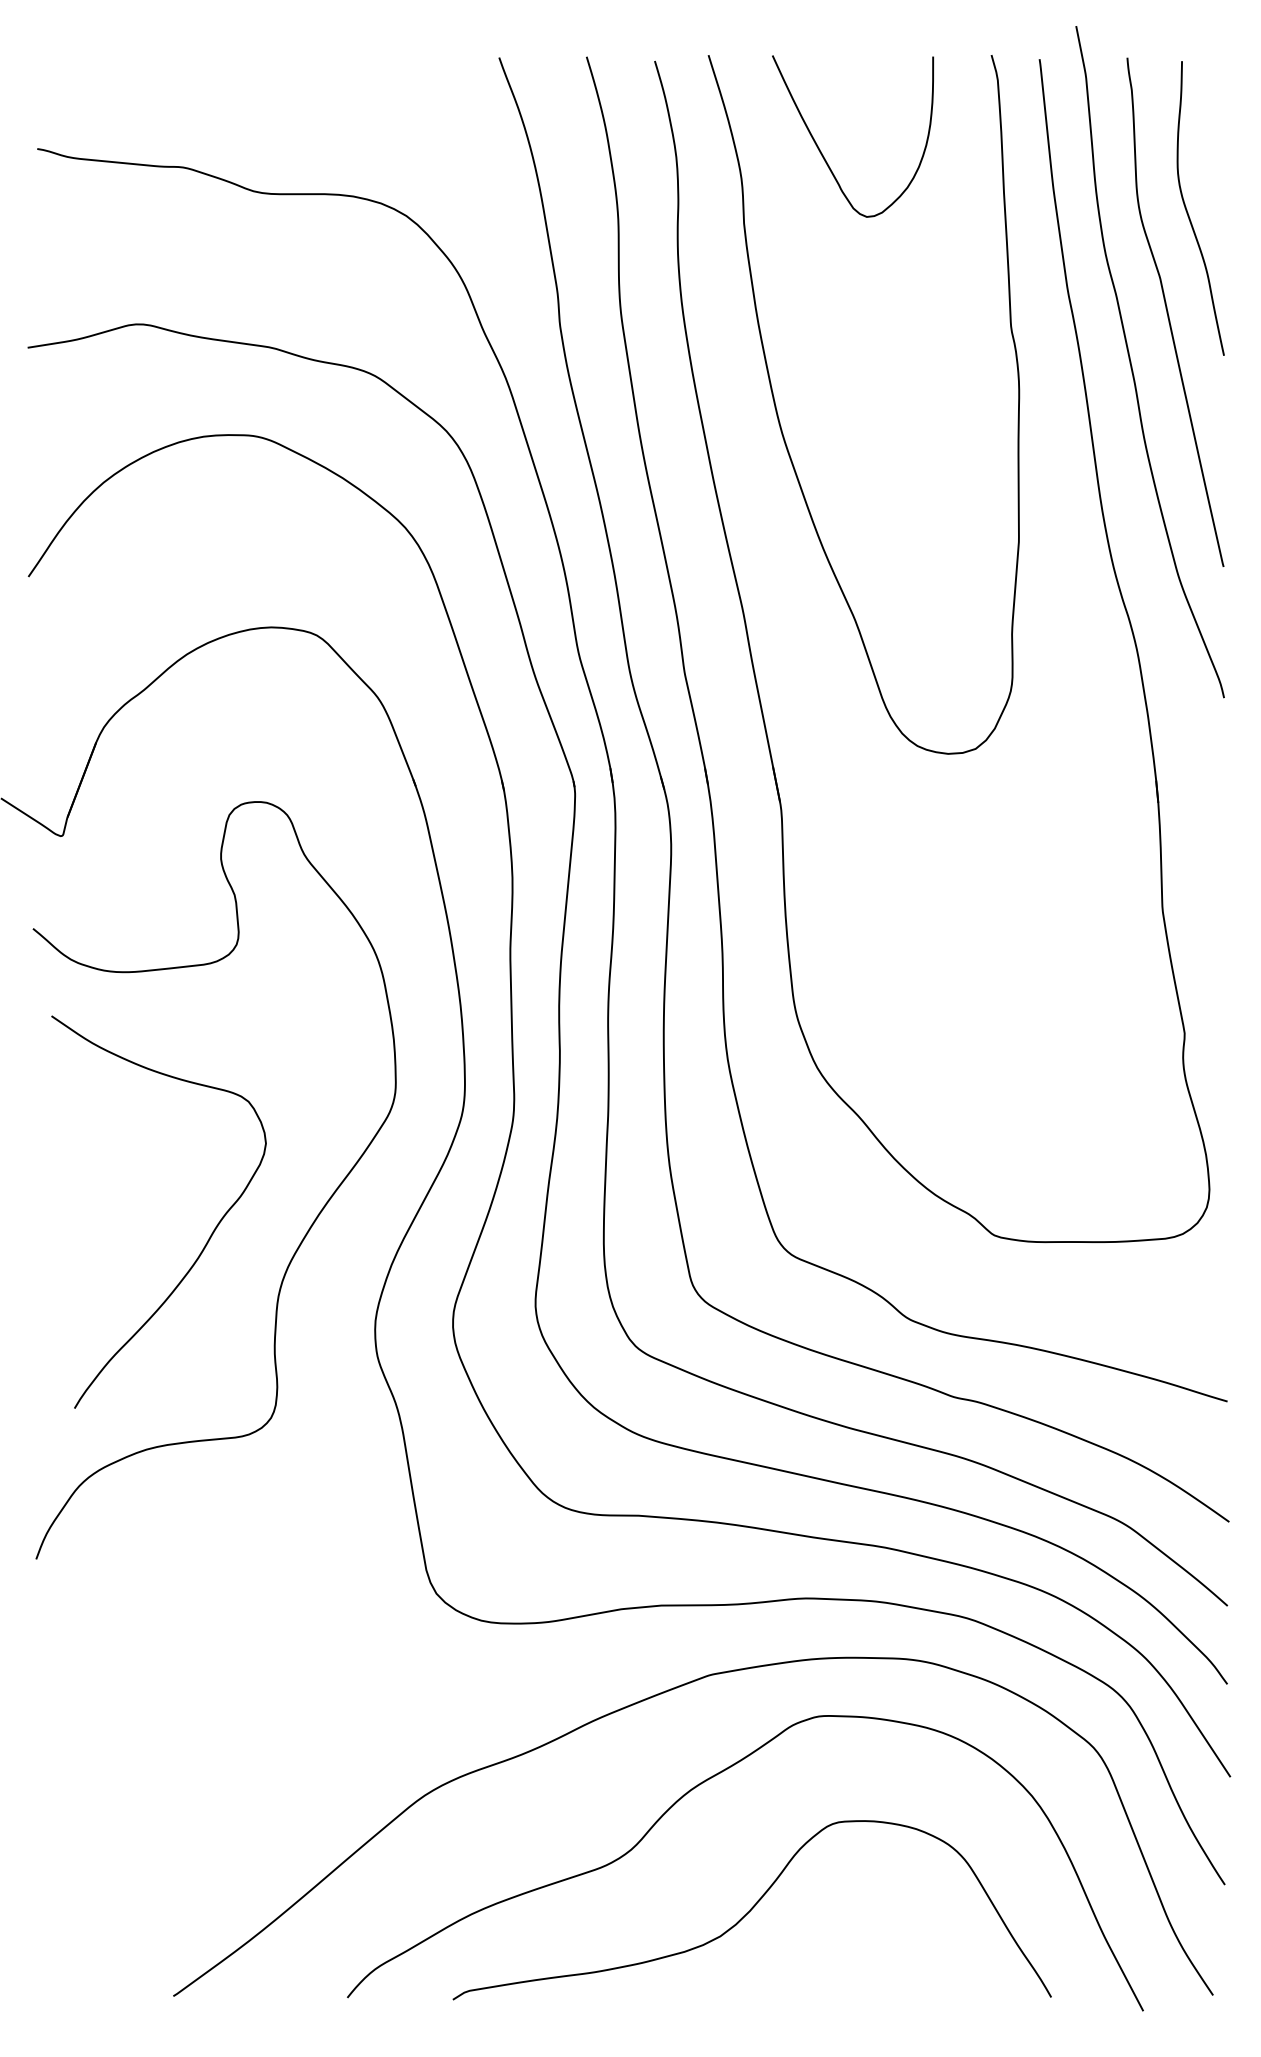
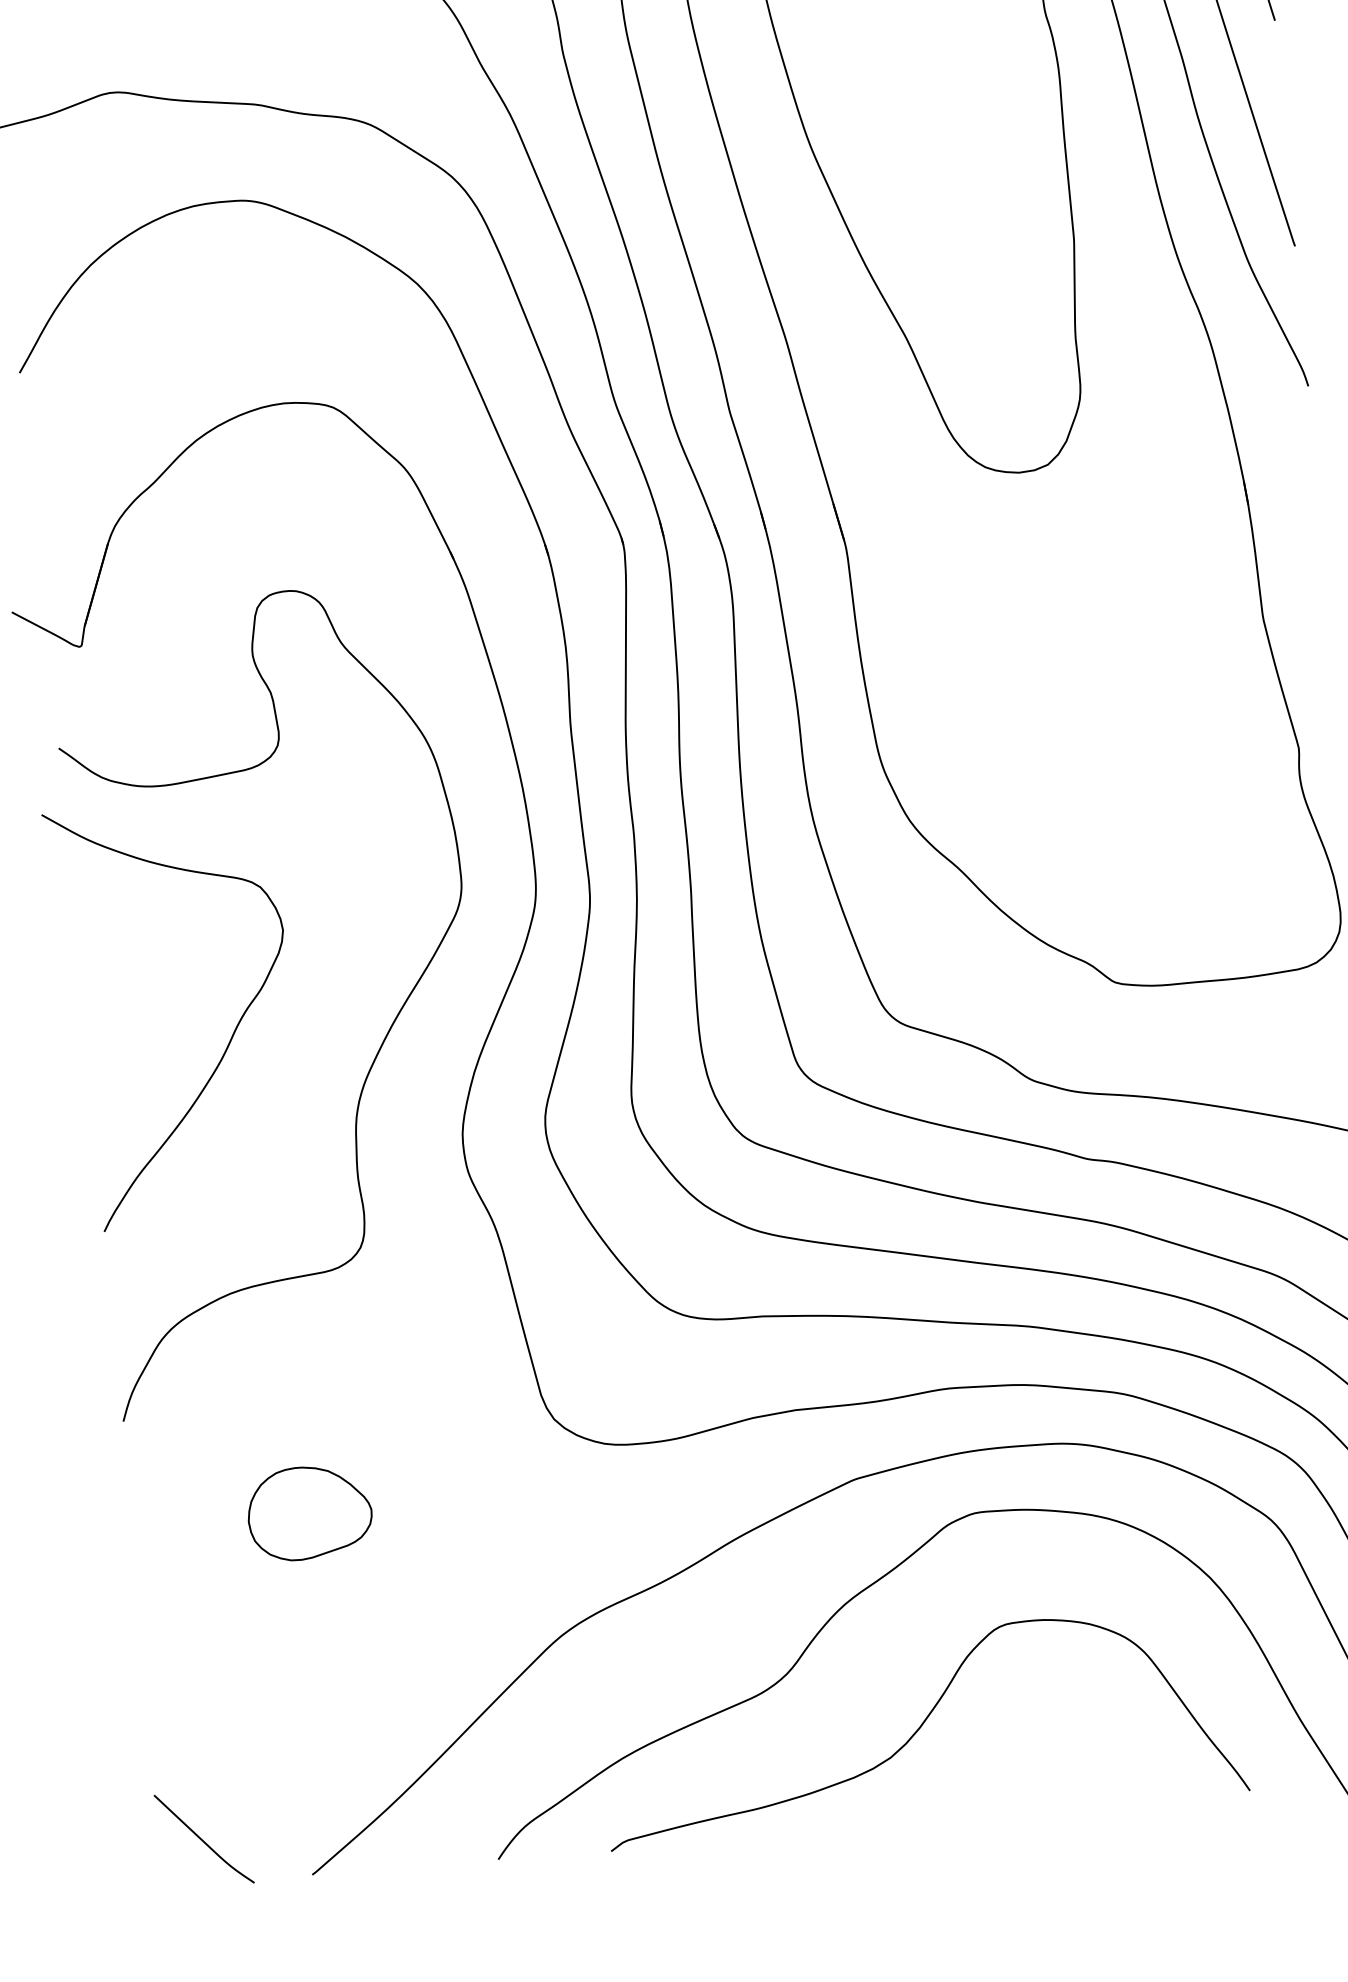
curve: (209, 1236) -> (231, 1034), moved
part: (201, 1659) -> (309, 1512), added
curve: (74, 1953) -> (202, 1838), added

